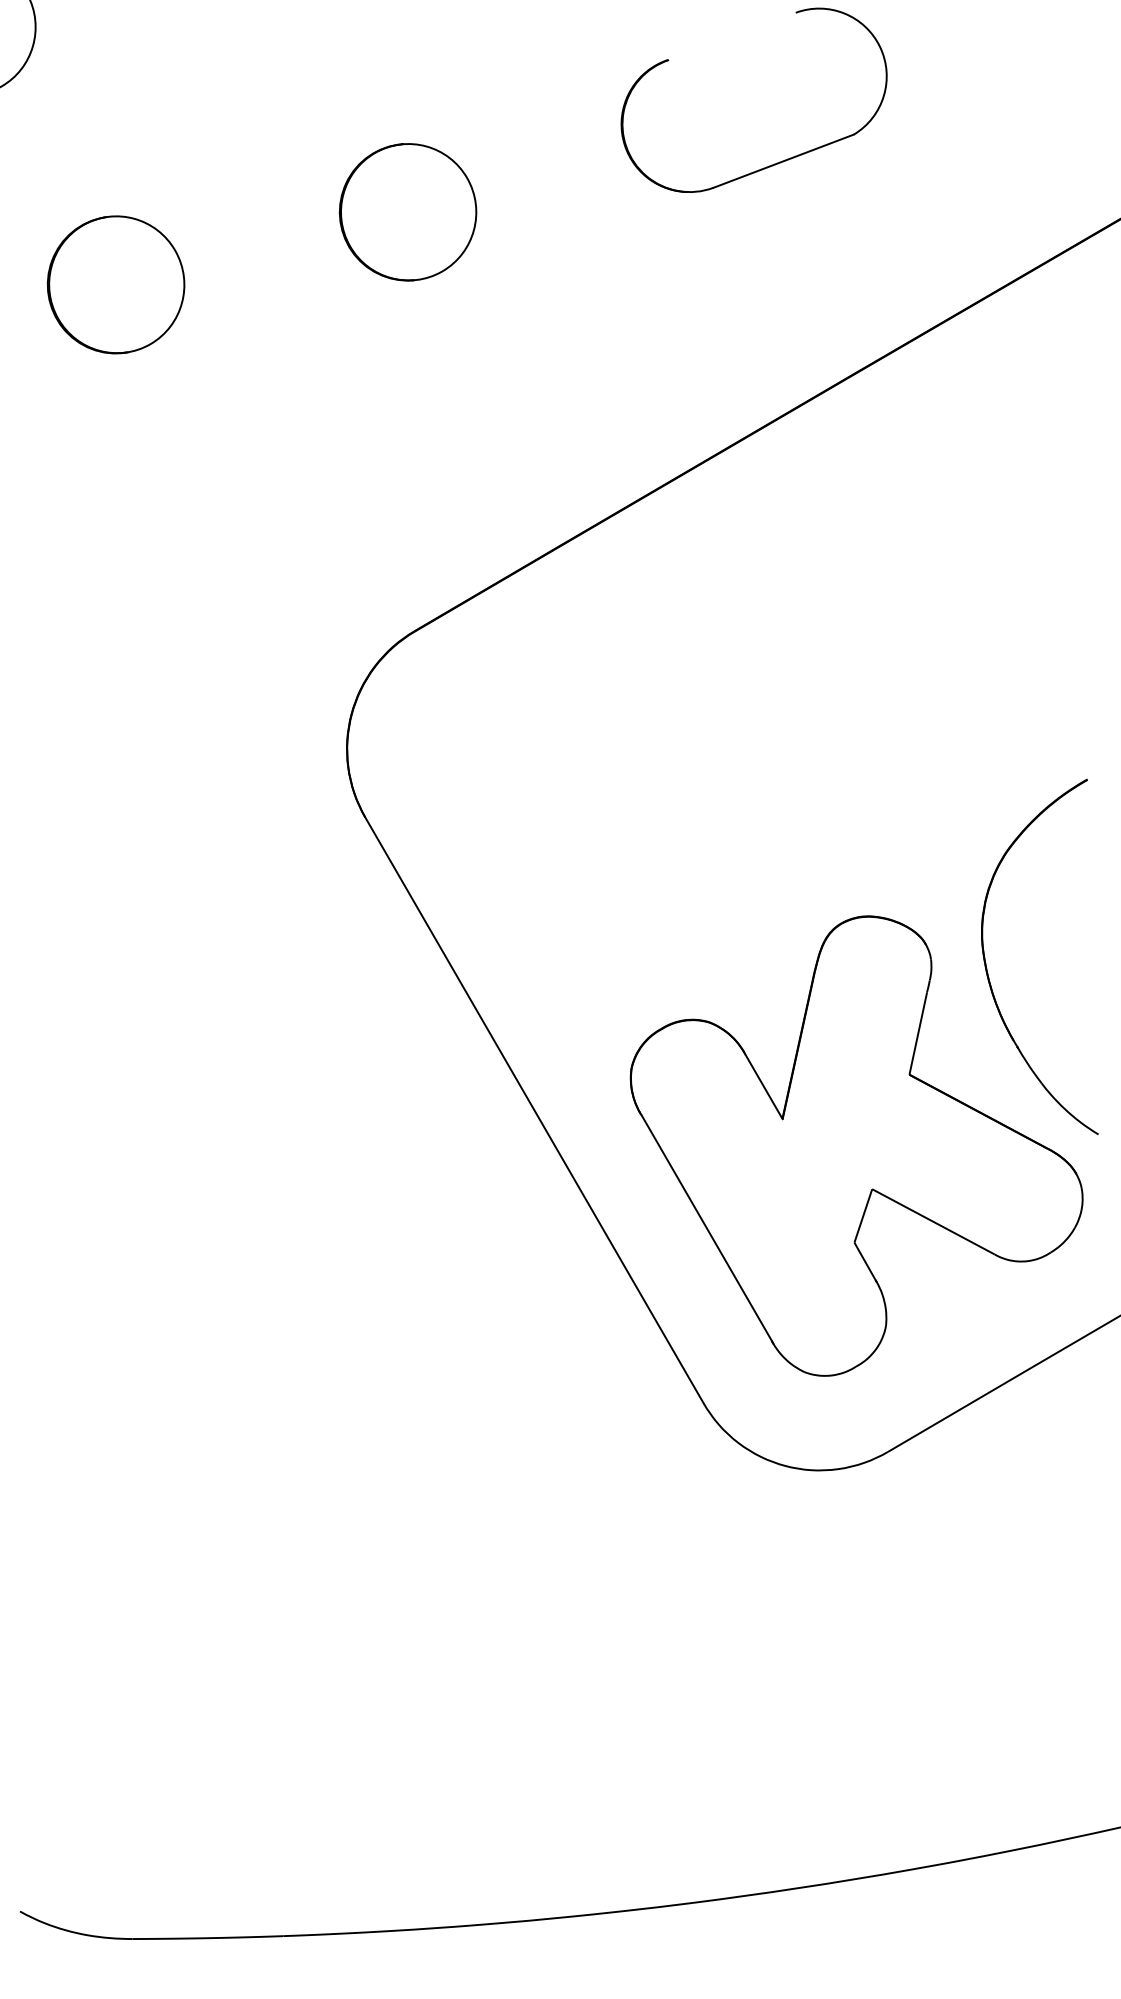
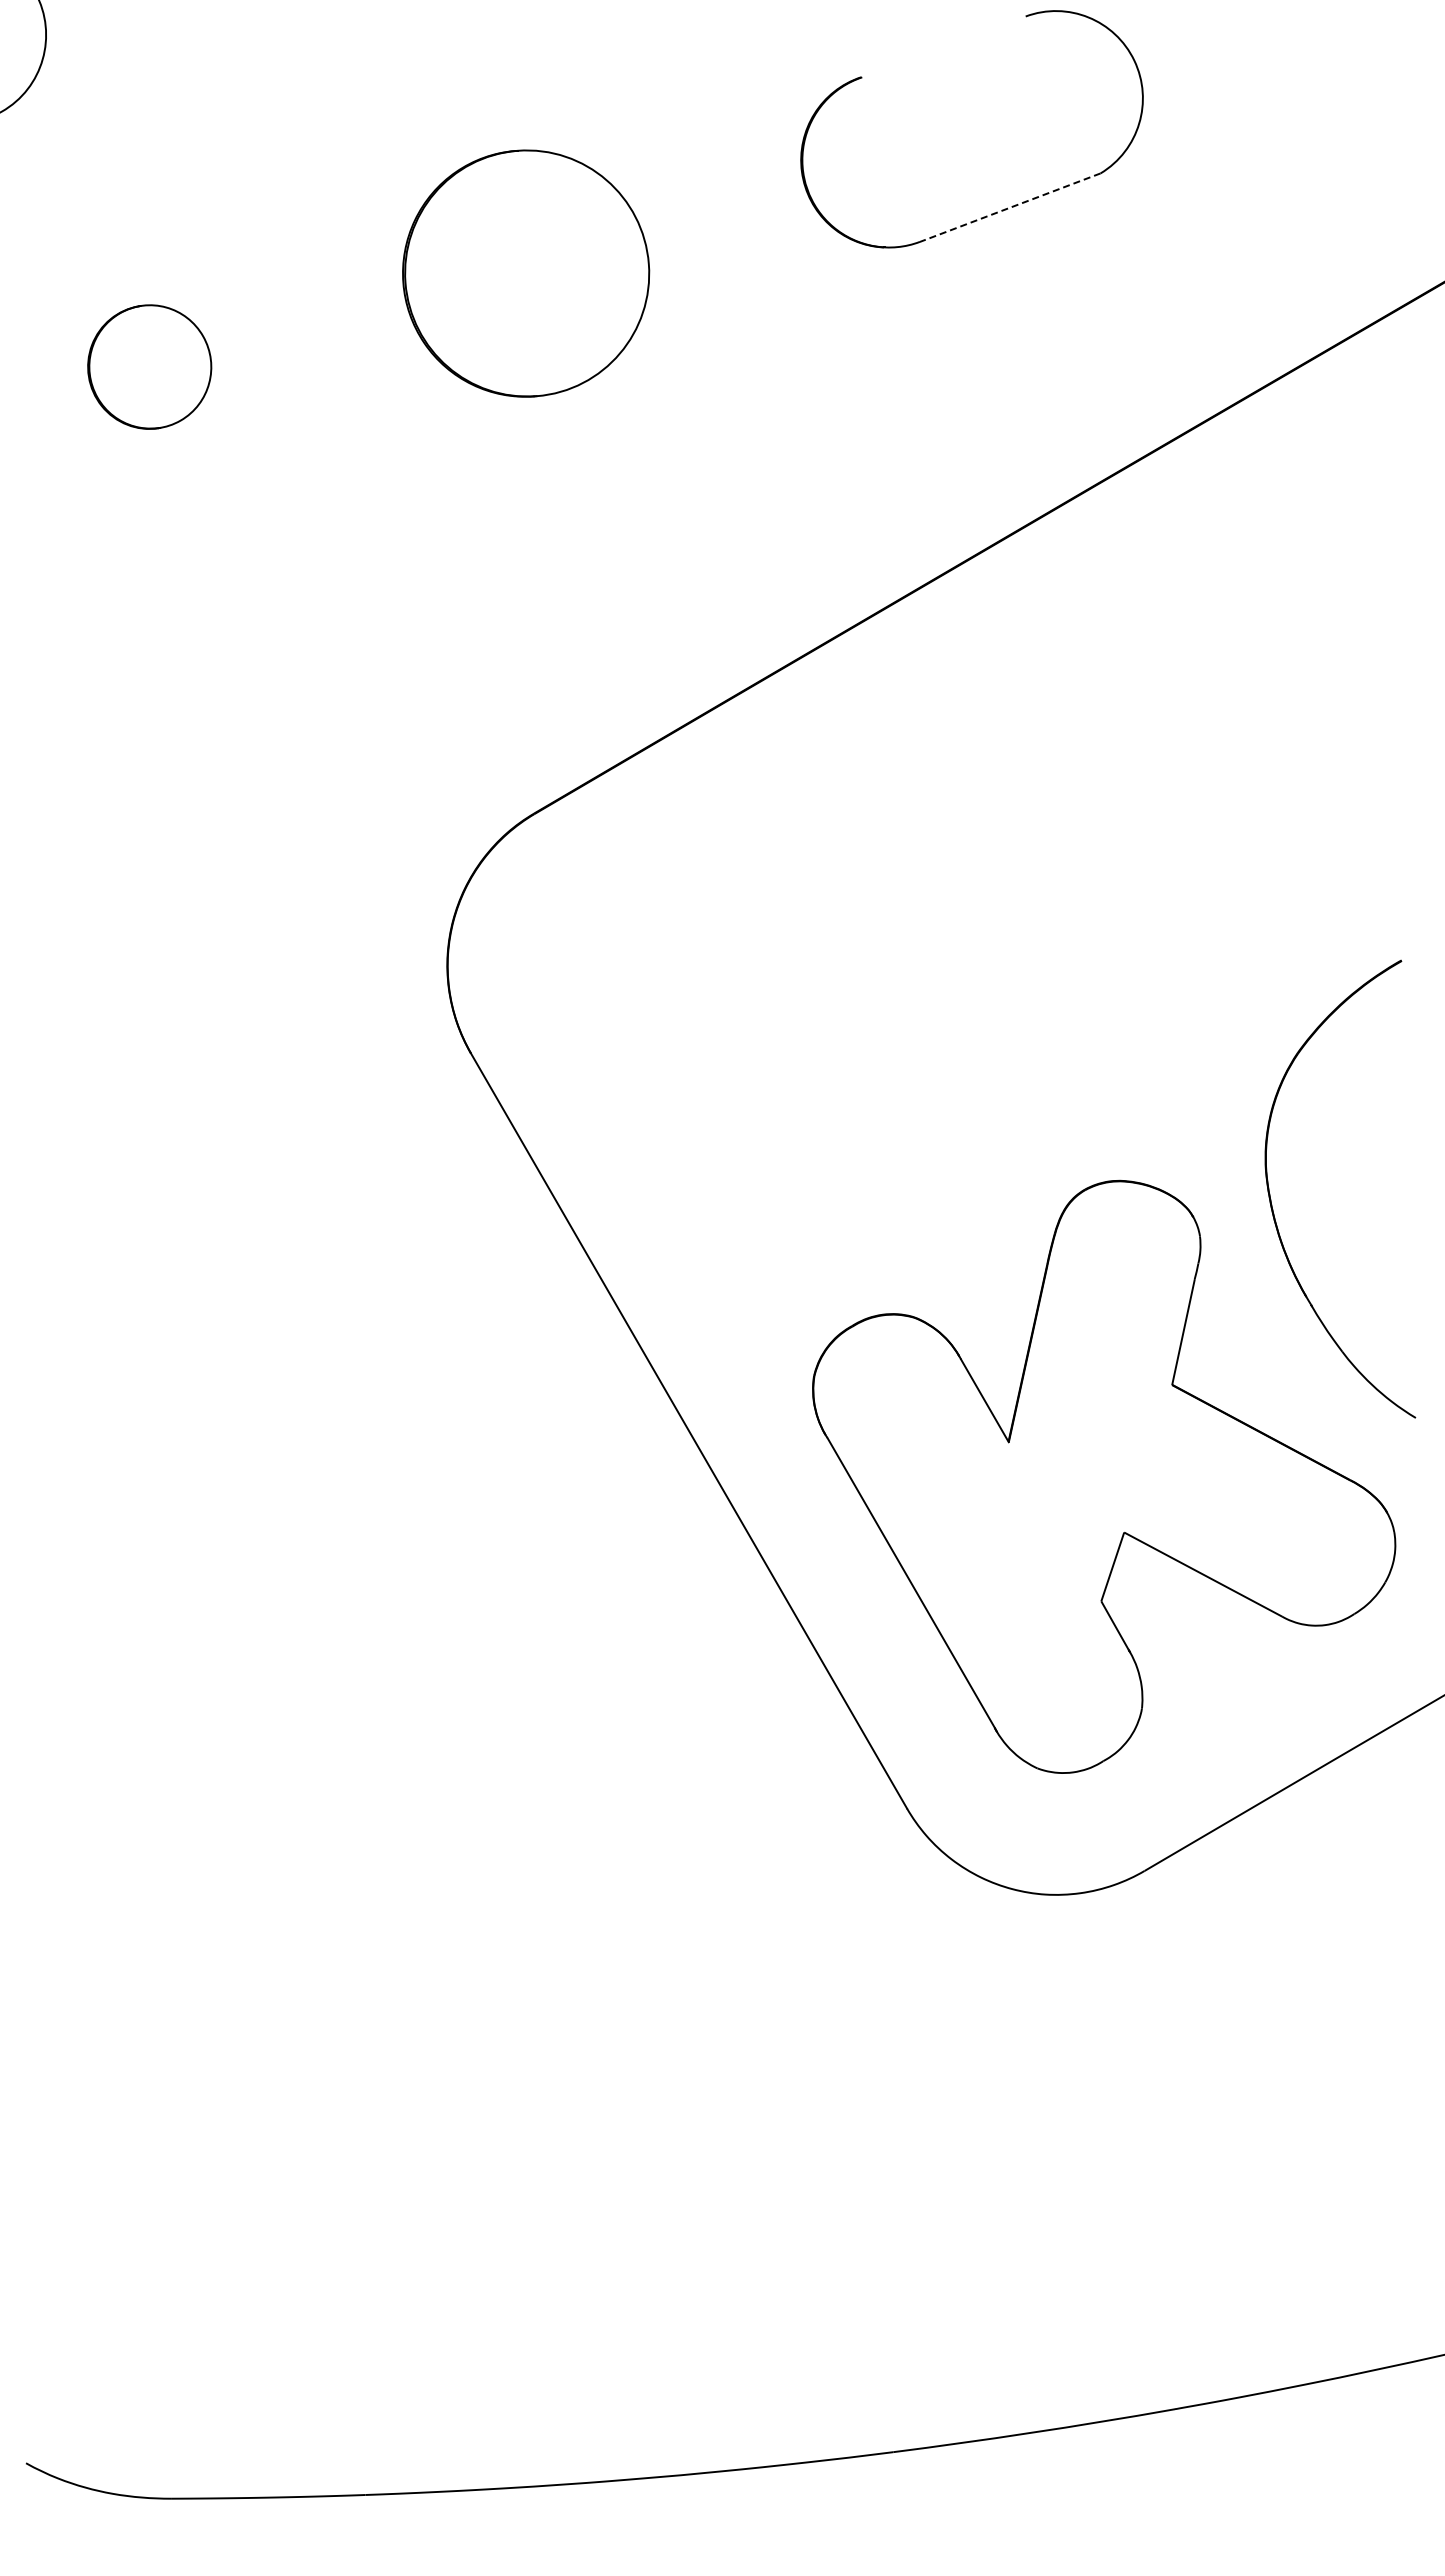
line: (783, 161) -> (1010, 207), solid -> dashed
part: (407, 212) -> (525, 273), size x1.4
part: (115, 284) -> (149, 366), size x0.7
part: (987, 968) -> (1272, 1204), moved

